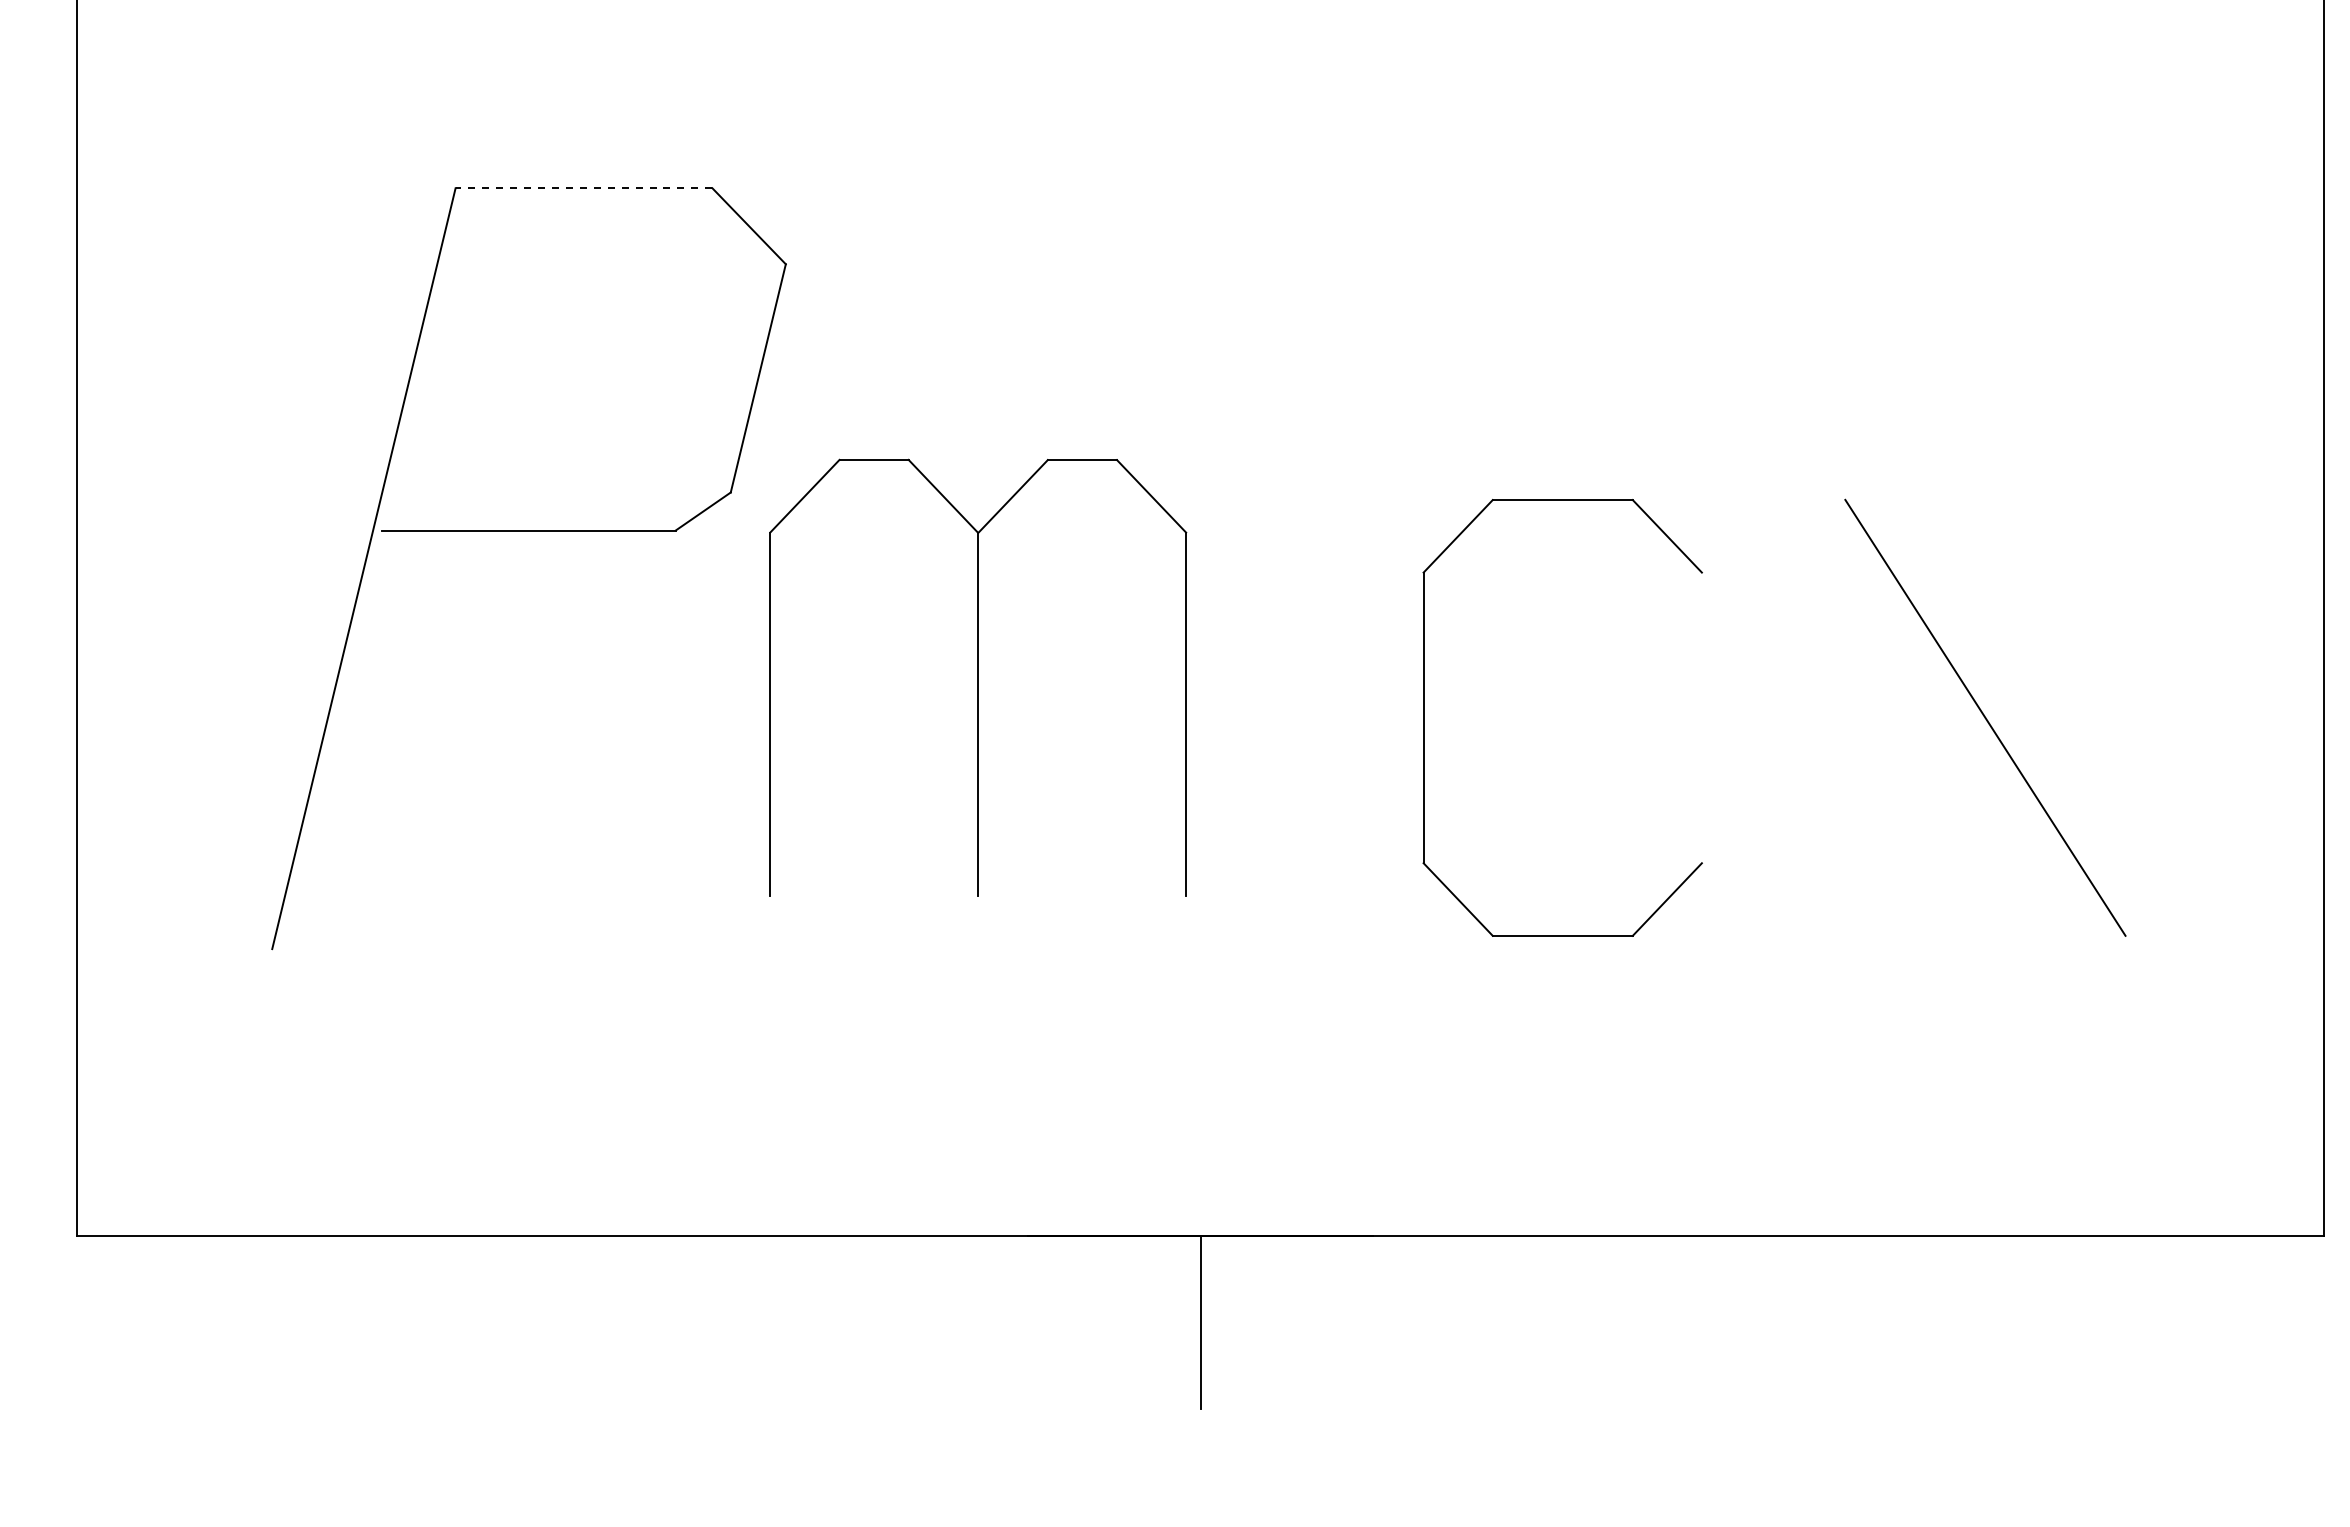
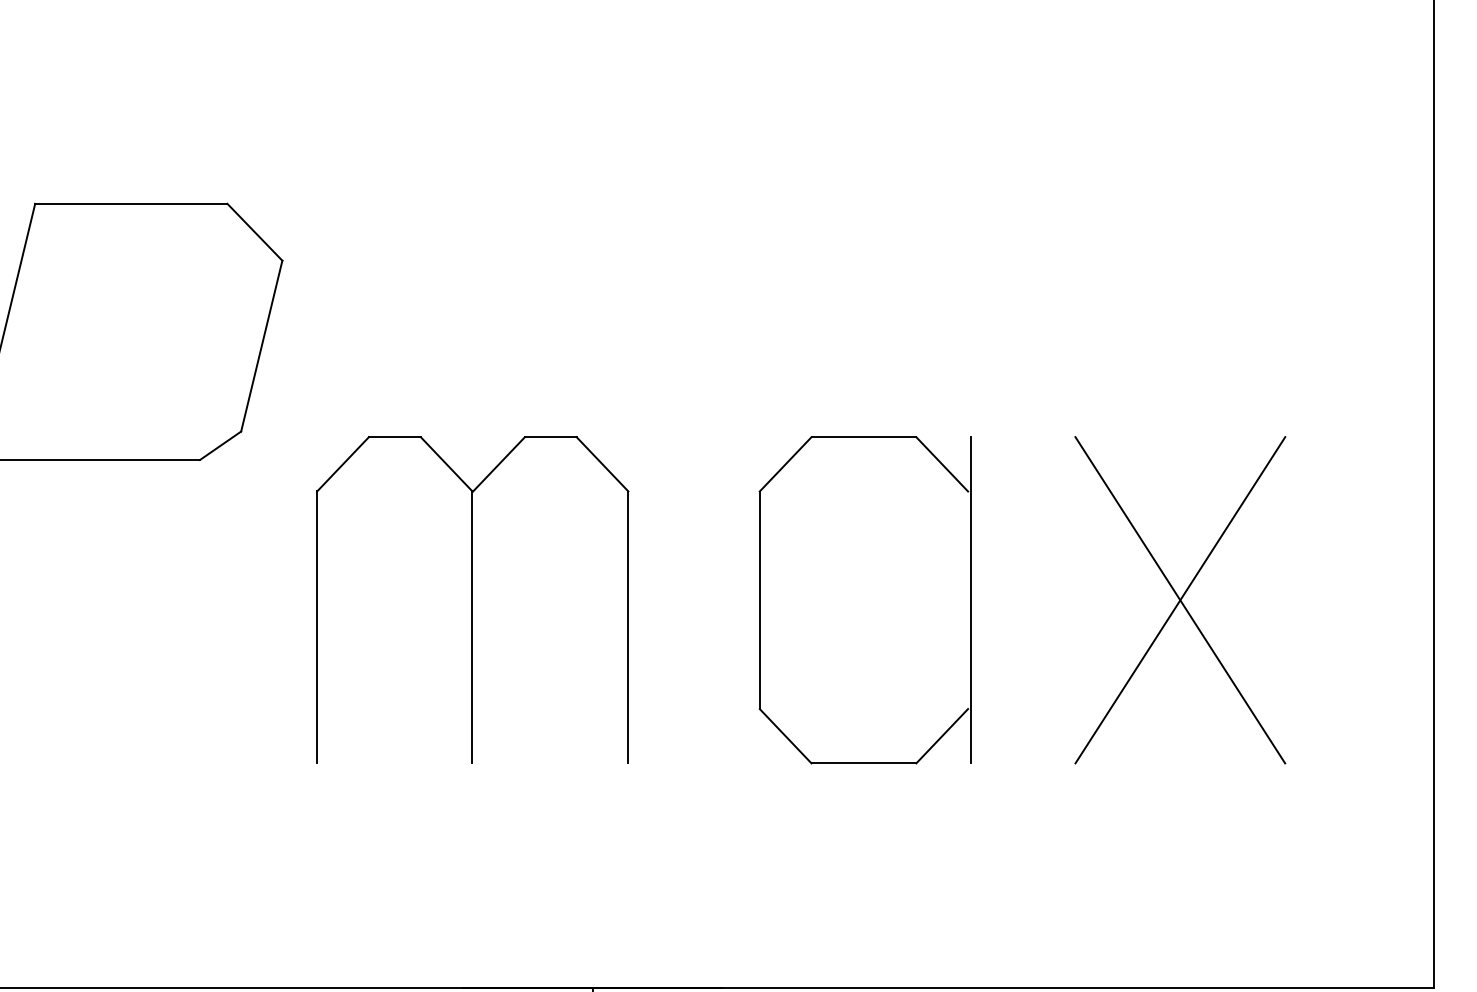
line: (583, 188) -> (130, 204), dashed -> solid
part: (978, 677) -> (473, 599), moved
line: (1705, 717) -> (970, 599), added
line: (1985, 717) -> (1180, 599), added

